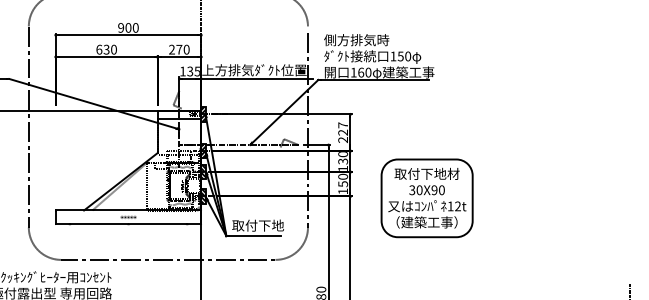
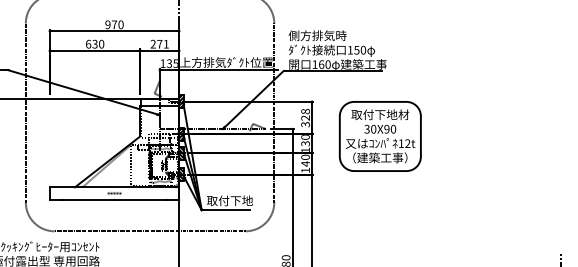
text: (128, 27) -> (114, 24), 900 -> 970
text: (186, 49) -> (166, 44), 270 -> 271
text: (343, 132) -> (305, 117), 227 -> 328
text: (343, 184) -> (305, 164), 150 -> 140
part: (426, 198) -> (379, 136), moved

